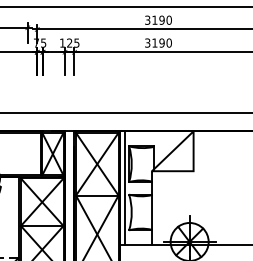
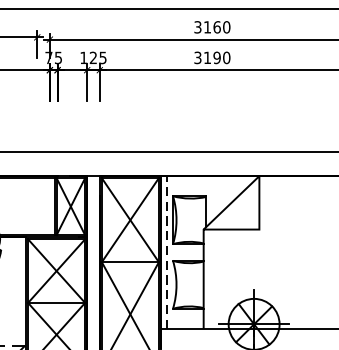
text: (161, 19) -> (216, 26), 3190 -> 3160
line: (124, 187) -> (166, 251), solid -> dashed

